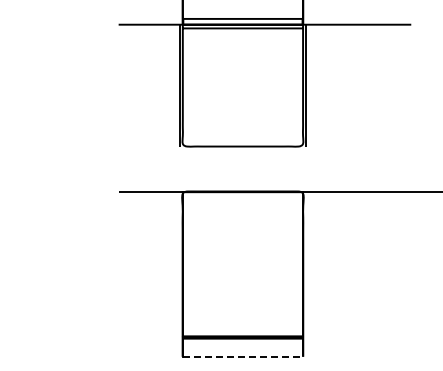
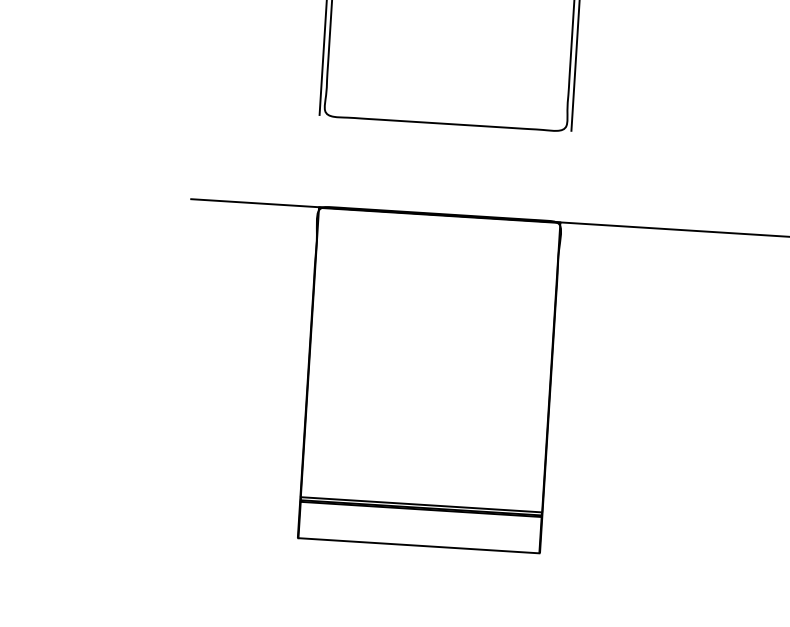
line: (243, 356) -> (420, 545), dashed -> solid

